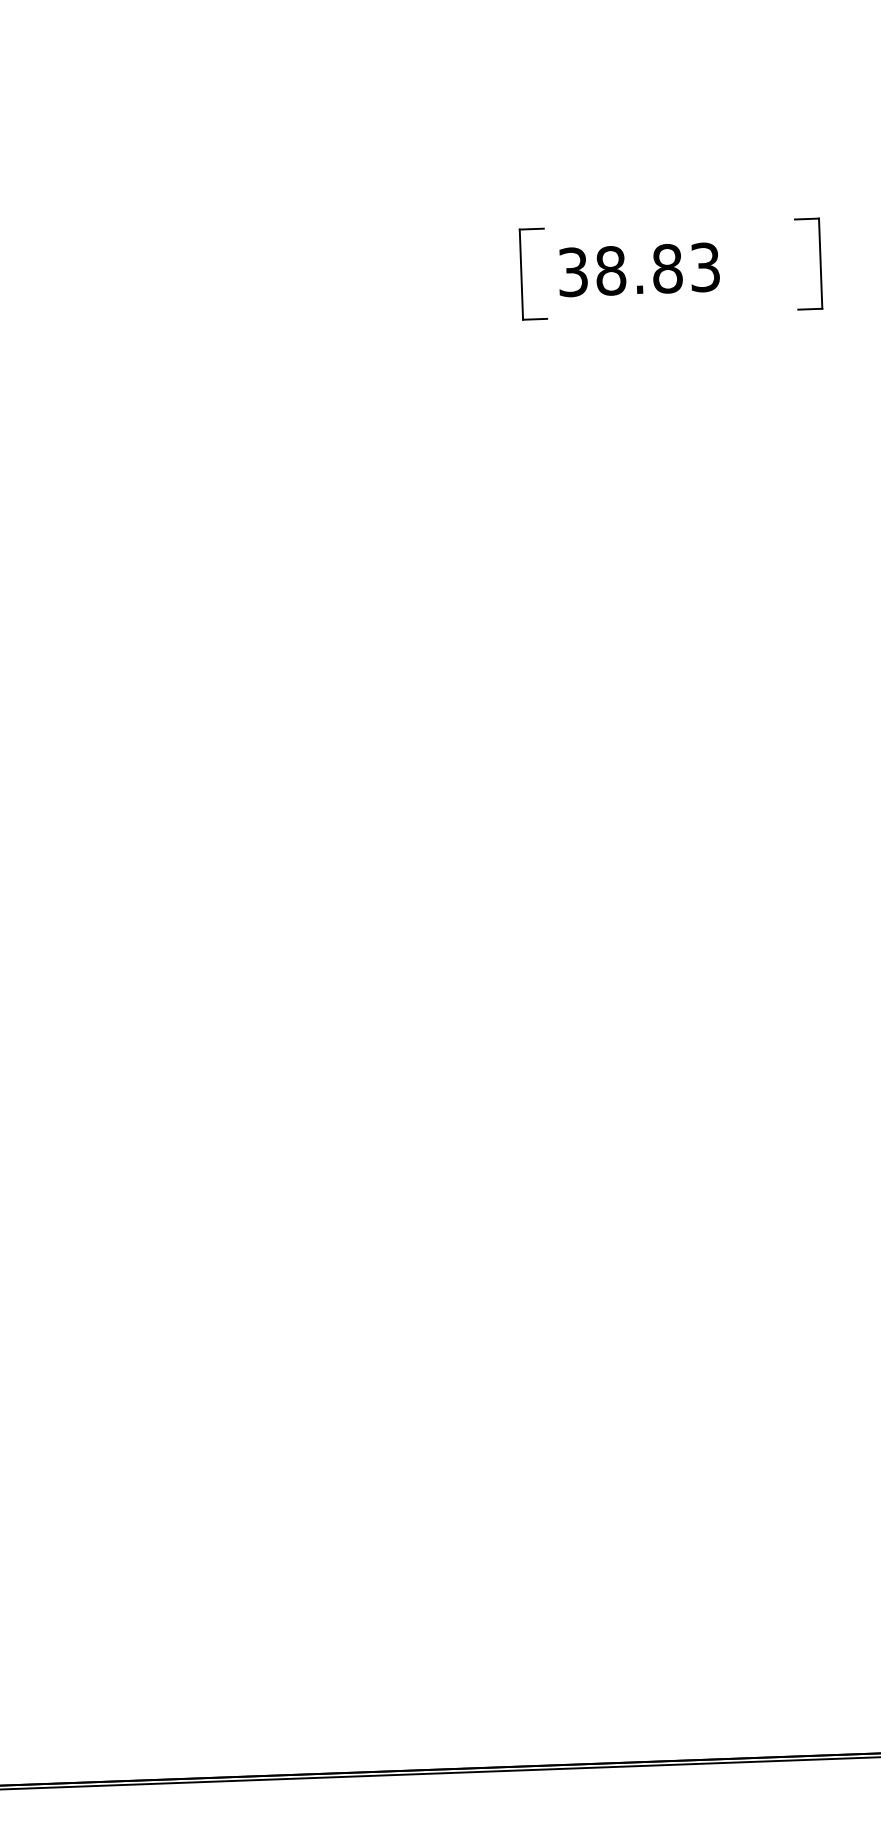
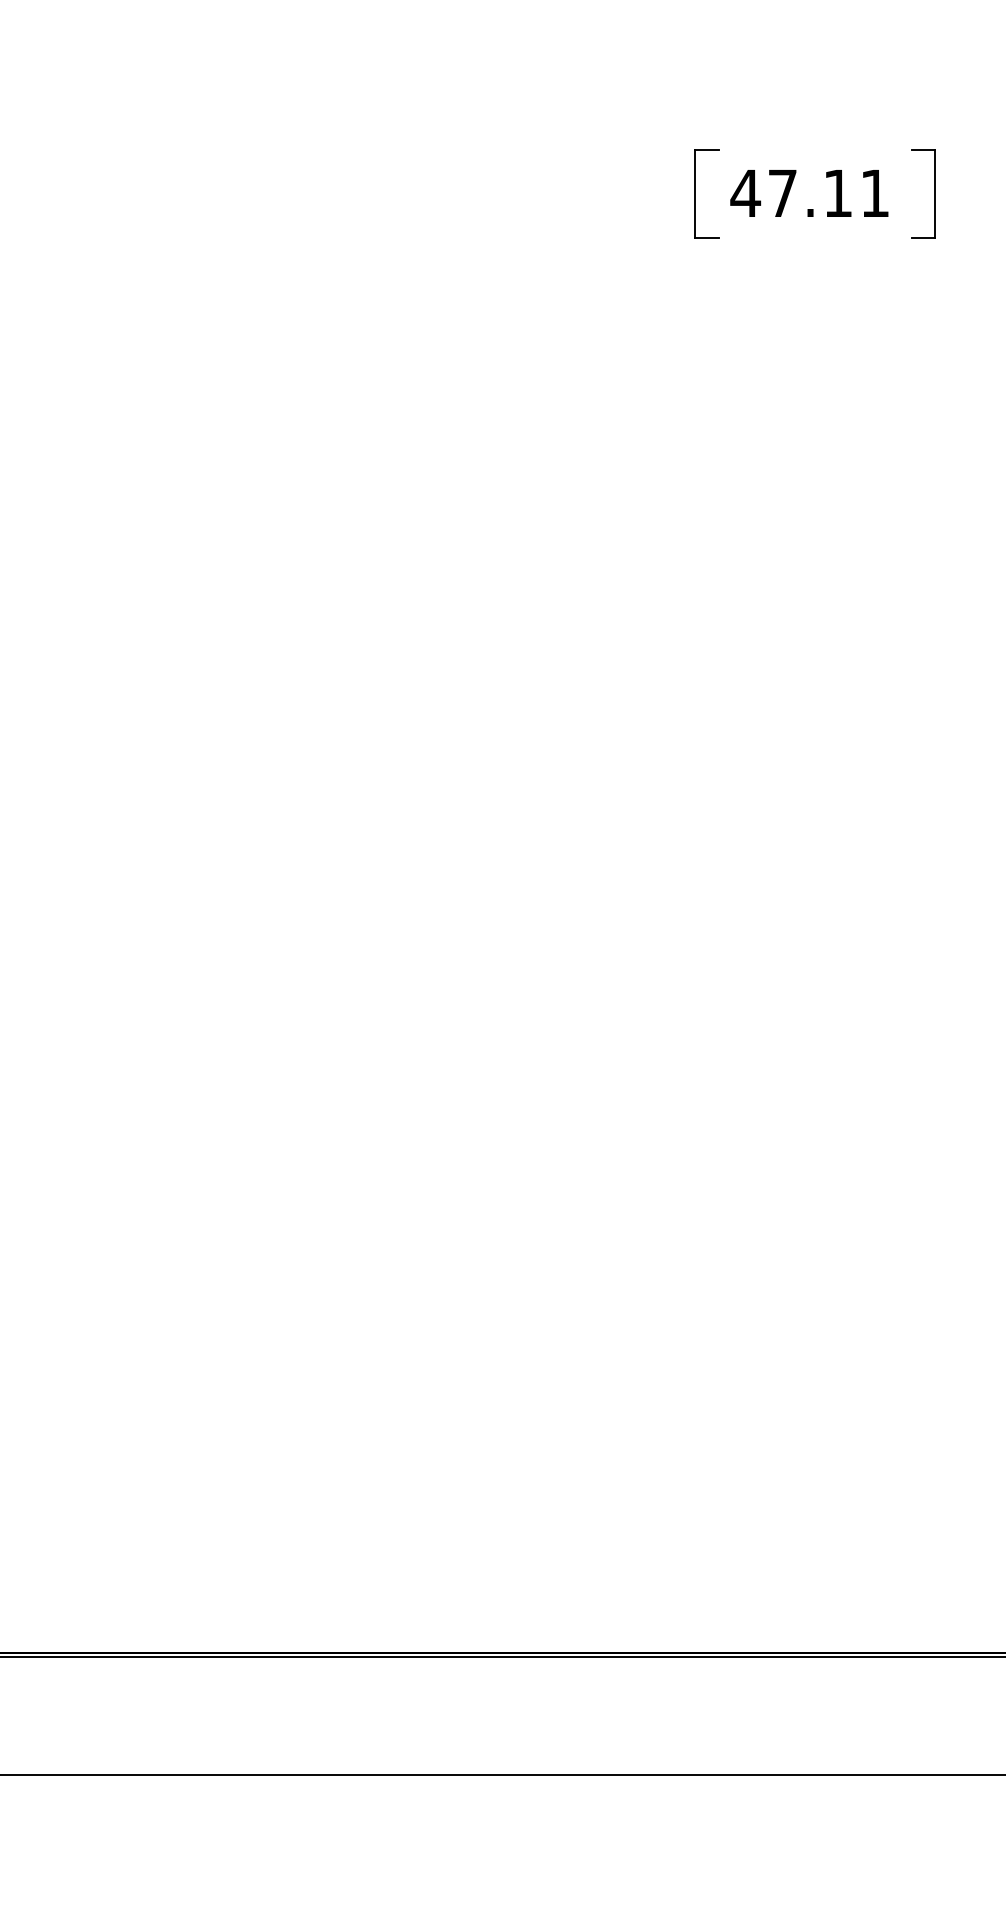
part: (820, 263) -> (934, 193), moved
text: (638, 269) -> (809, 193), 38.83 -> 47.11

